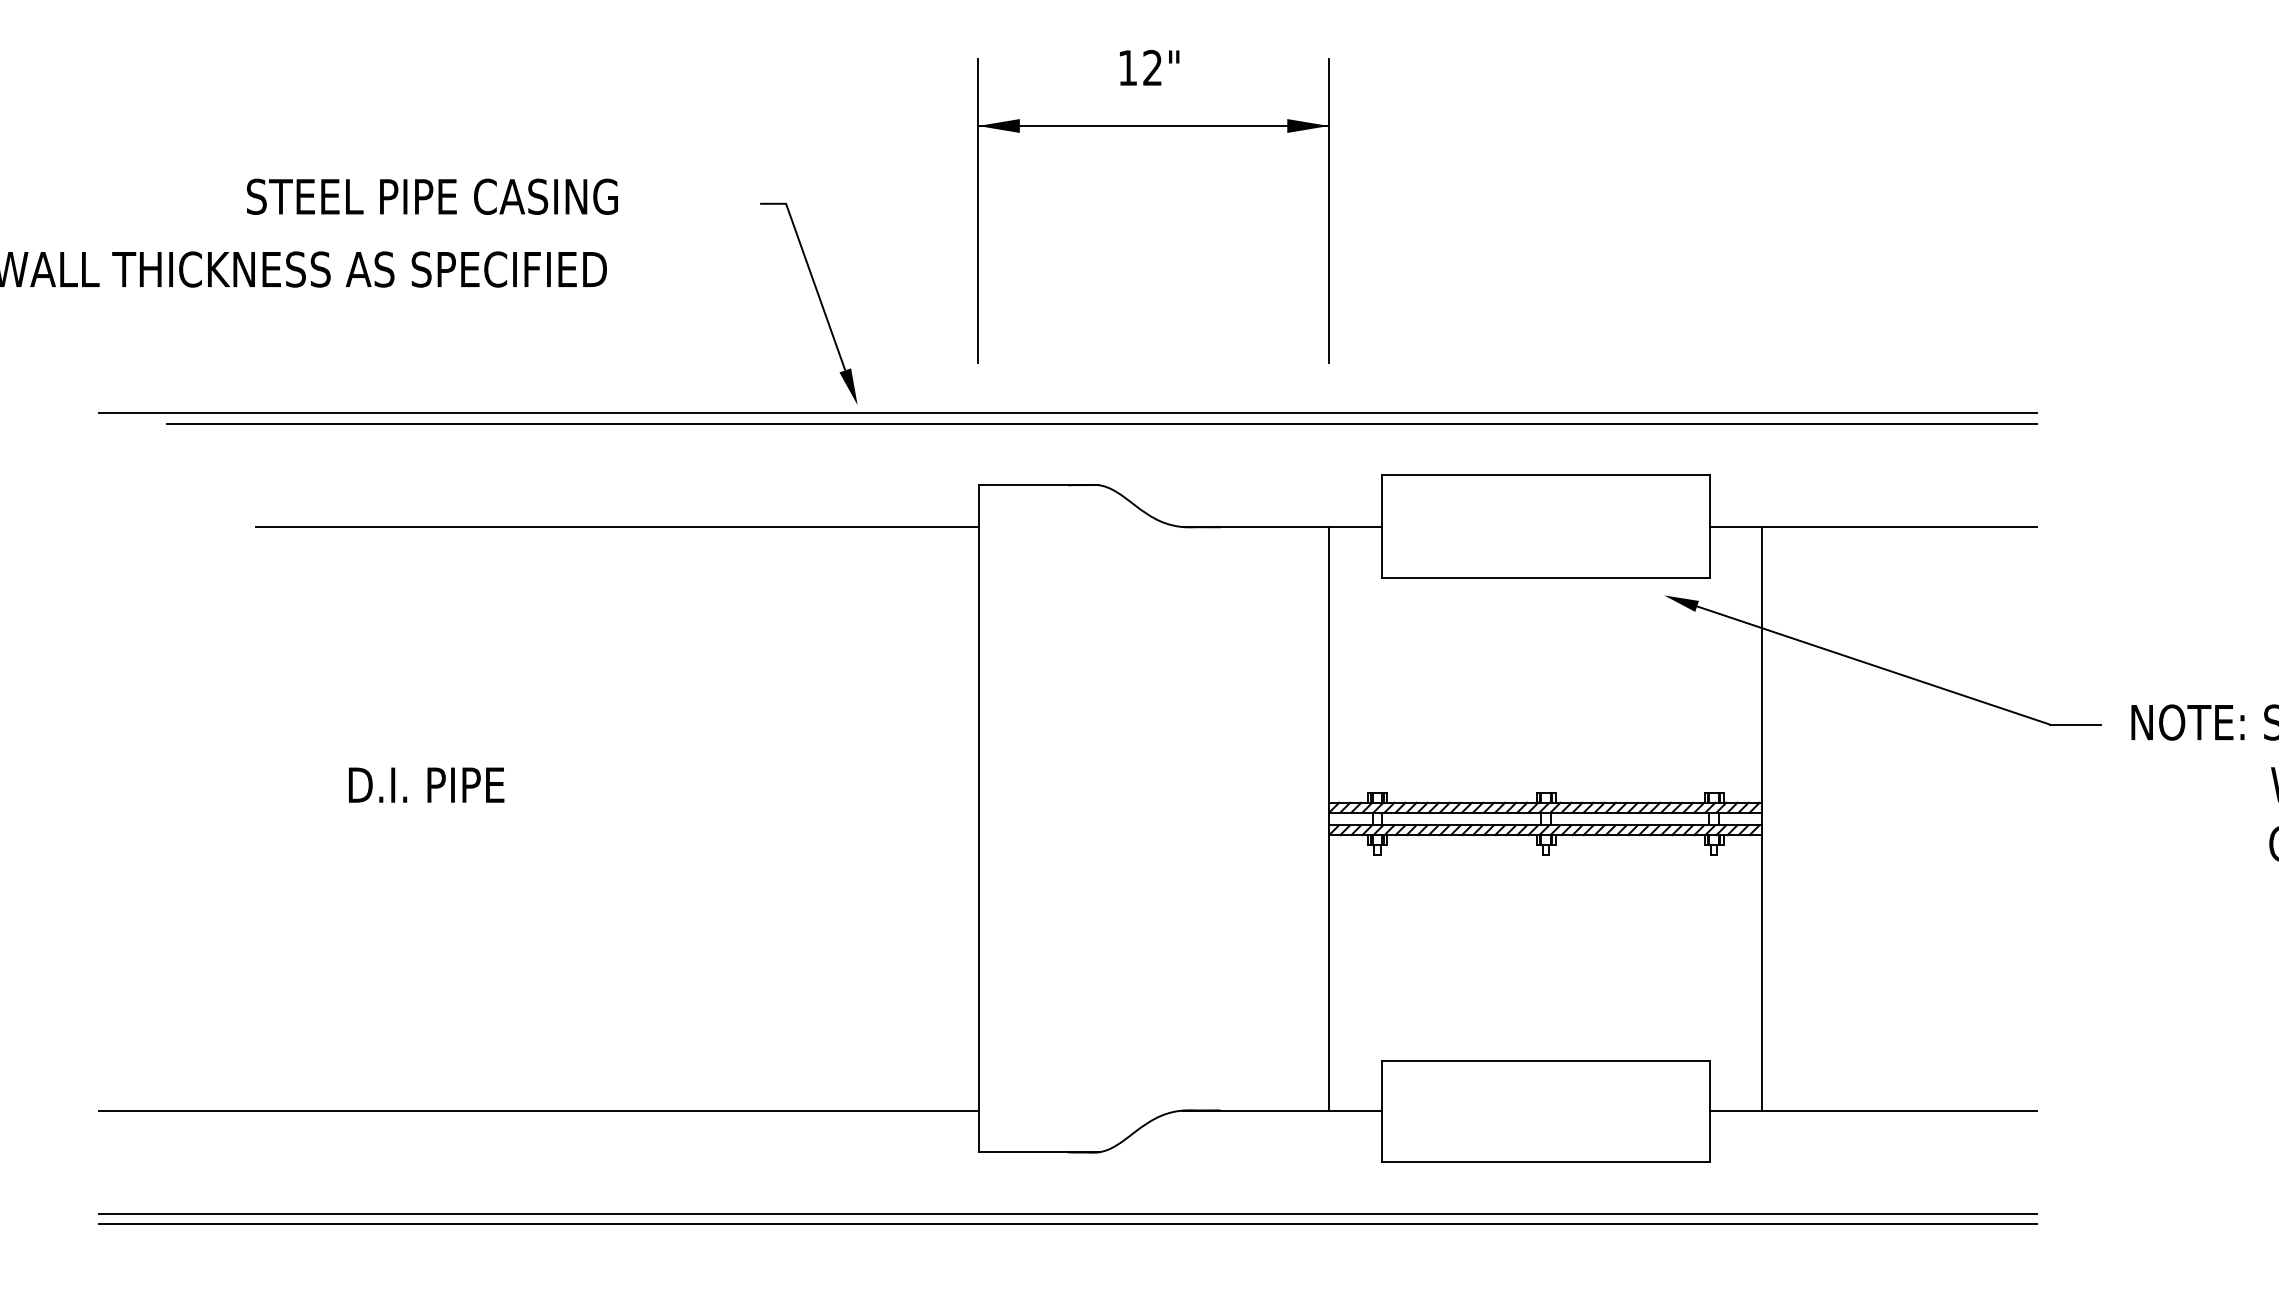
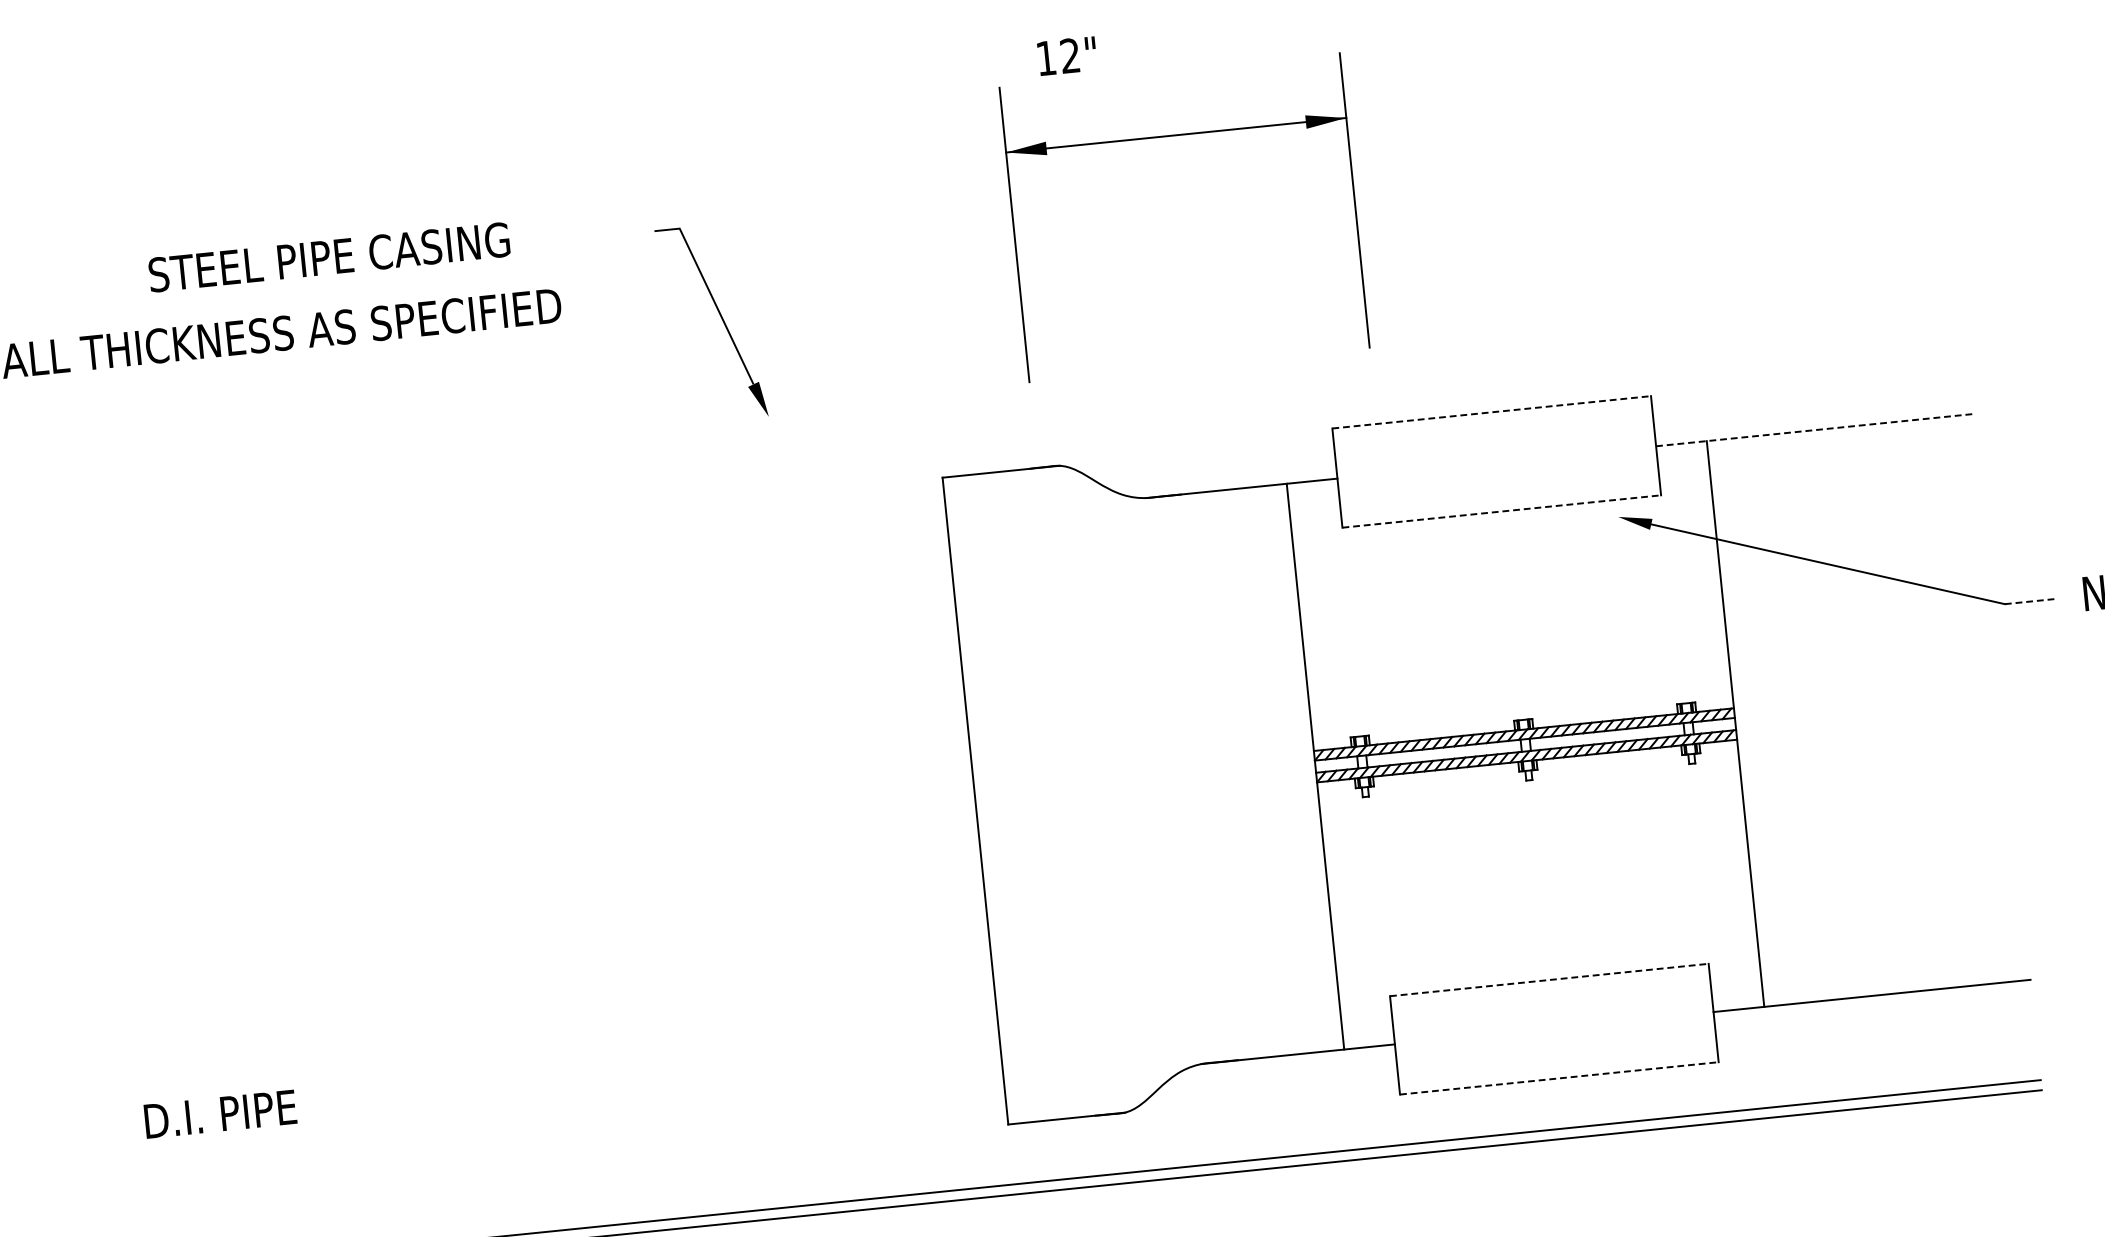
part: (1153, 126) -> (1176, 135), moved
text: (432, 196) -> (329, 257), moved
part: (818, 298) -> (720, 317), moved
line: (1067, 413) -> (1021, 399), removed
line: (1101, 423) -> (1055, 405), removed
line: (1546, 475) -> (1492, 412), solid -> dashed
line: (617, 527) -> (596, 554), removed
line: (1874, 527) -> (1815, 430), solid -> dashed
line: (1546, 577) -> (1502, 511), solid -> dashed
line: (2075, 724) -> (2029, 601), solid -> dashed
text: (426, 784) -> (220, 1113), moved
line: (1546, 1060) -> (1549, 979), solid -> dashed
line: (538, 1110) -> (577, 1127), removed
line: (1546, 1162) -> (1560, 1078), solid -> dashed

